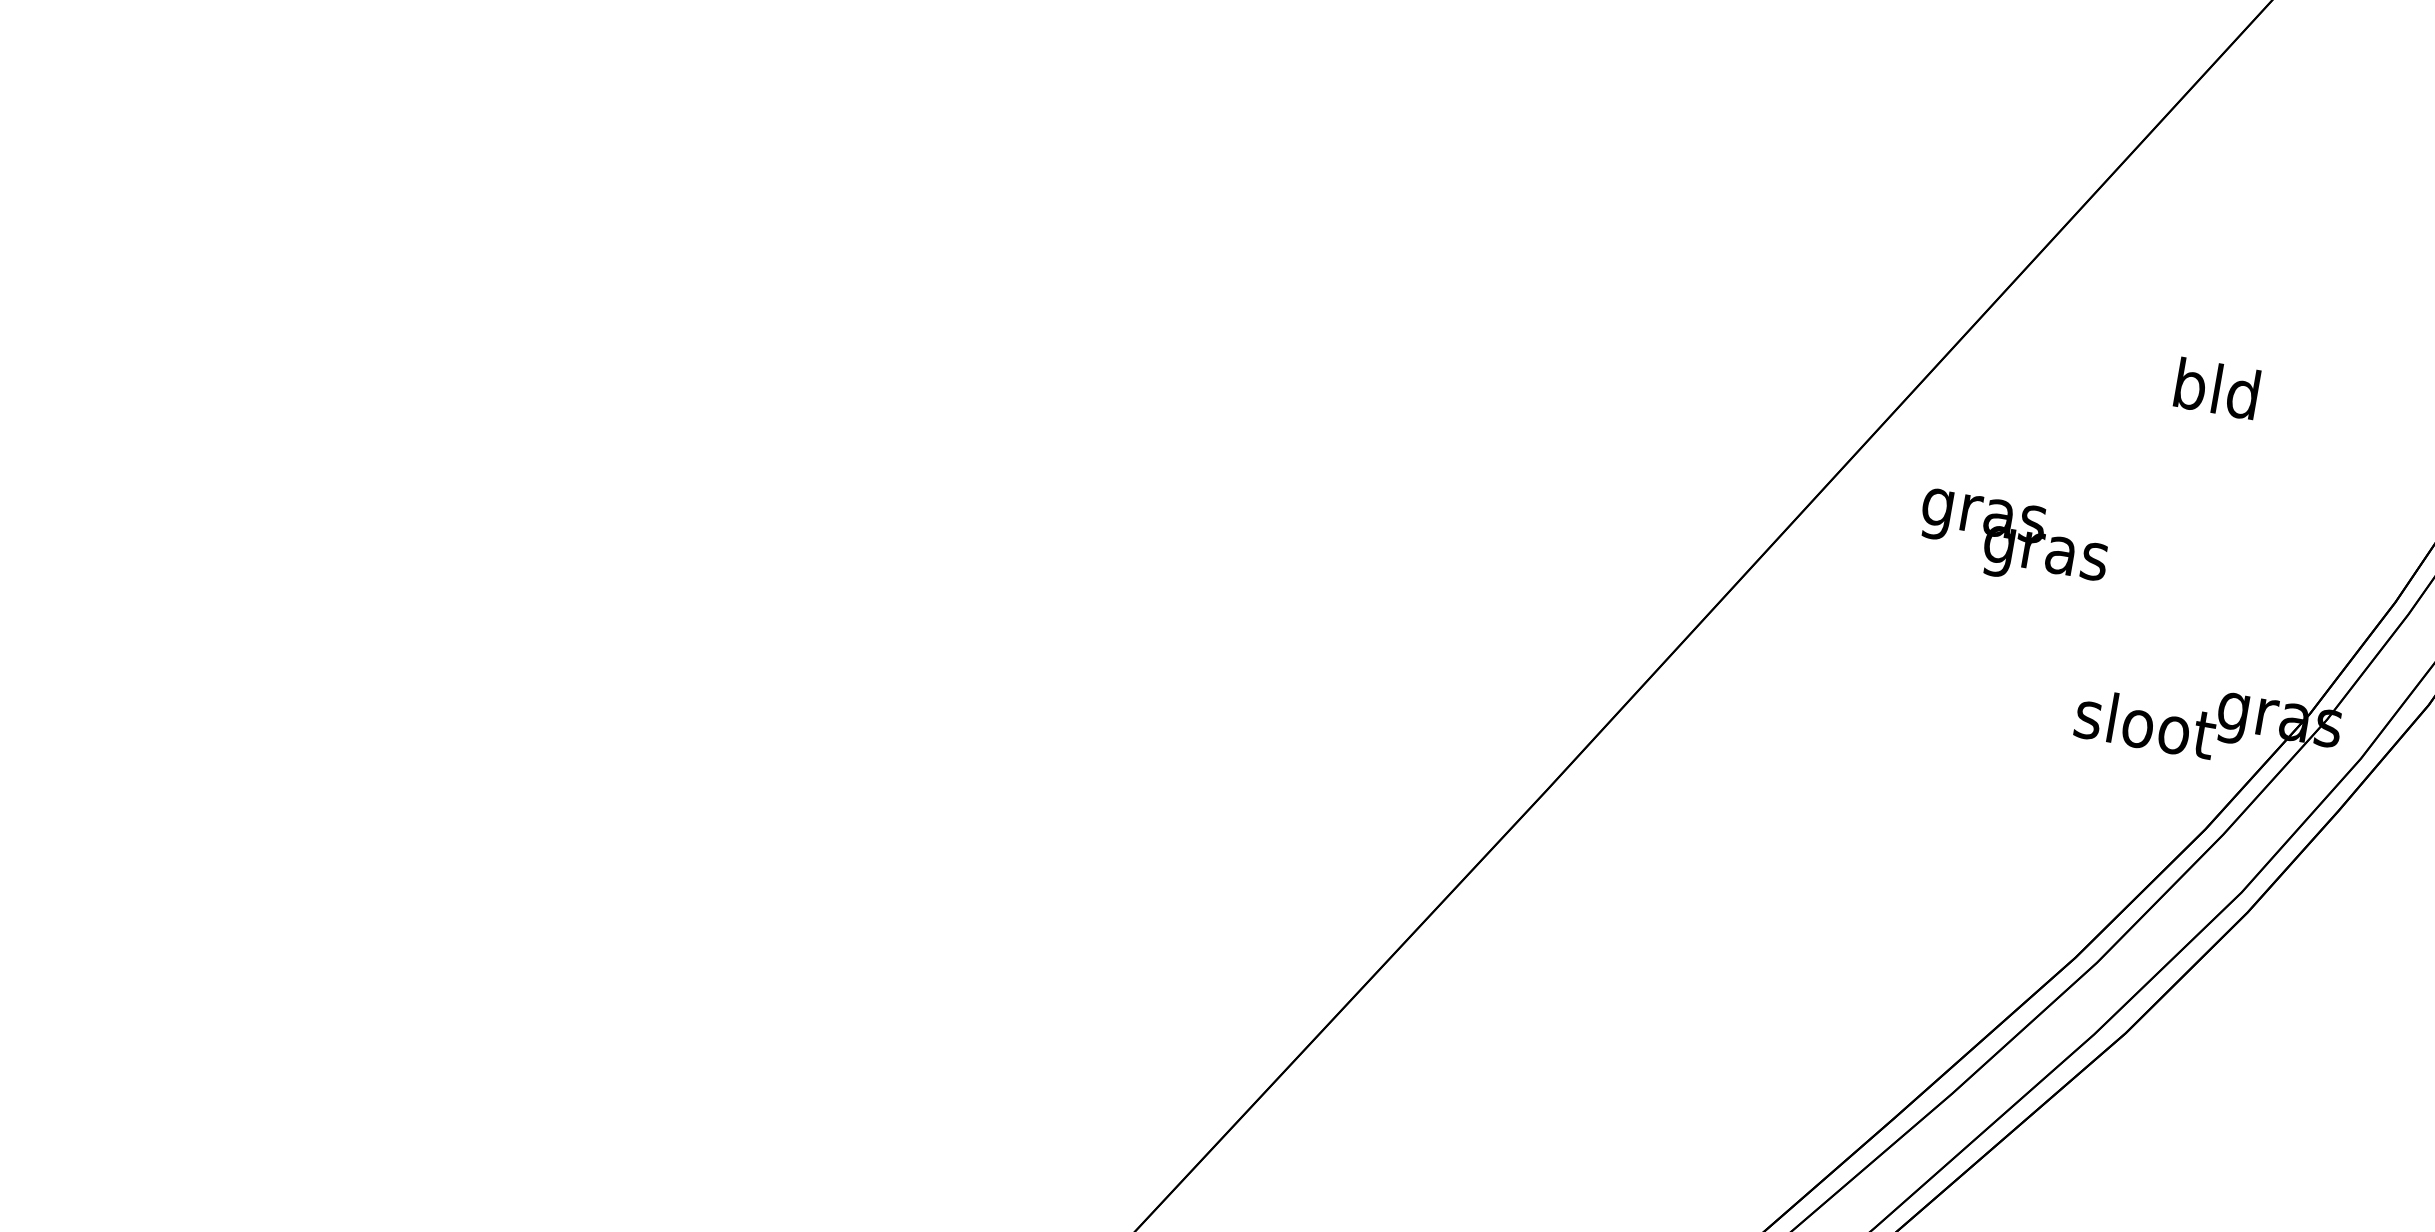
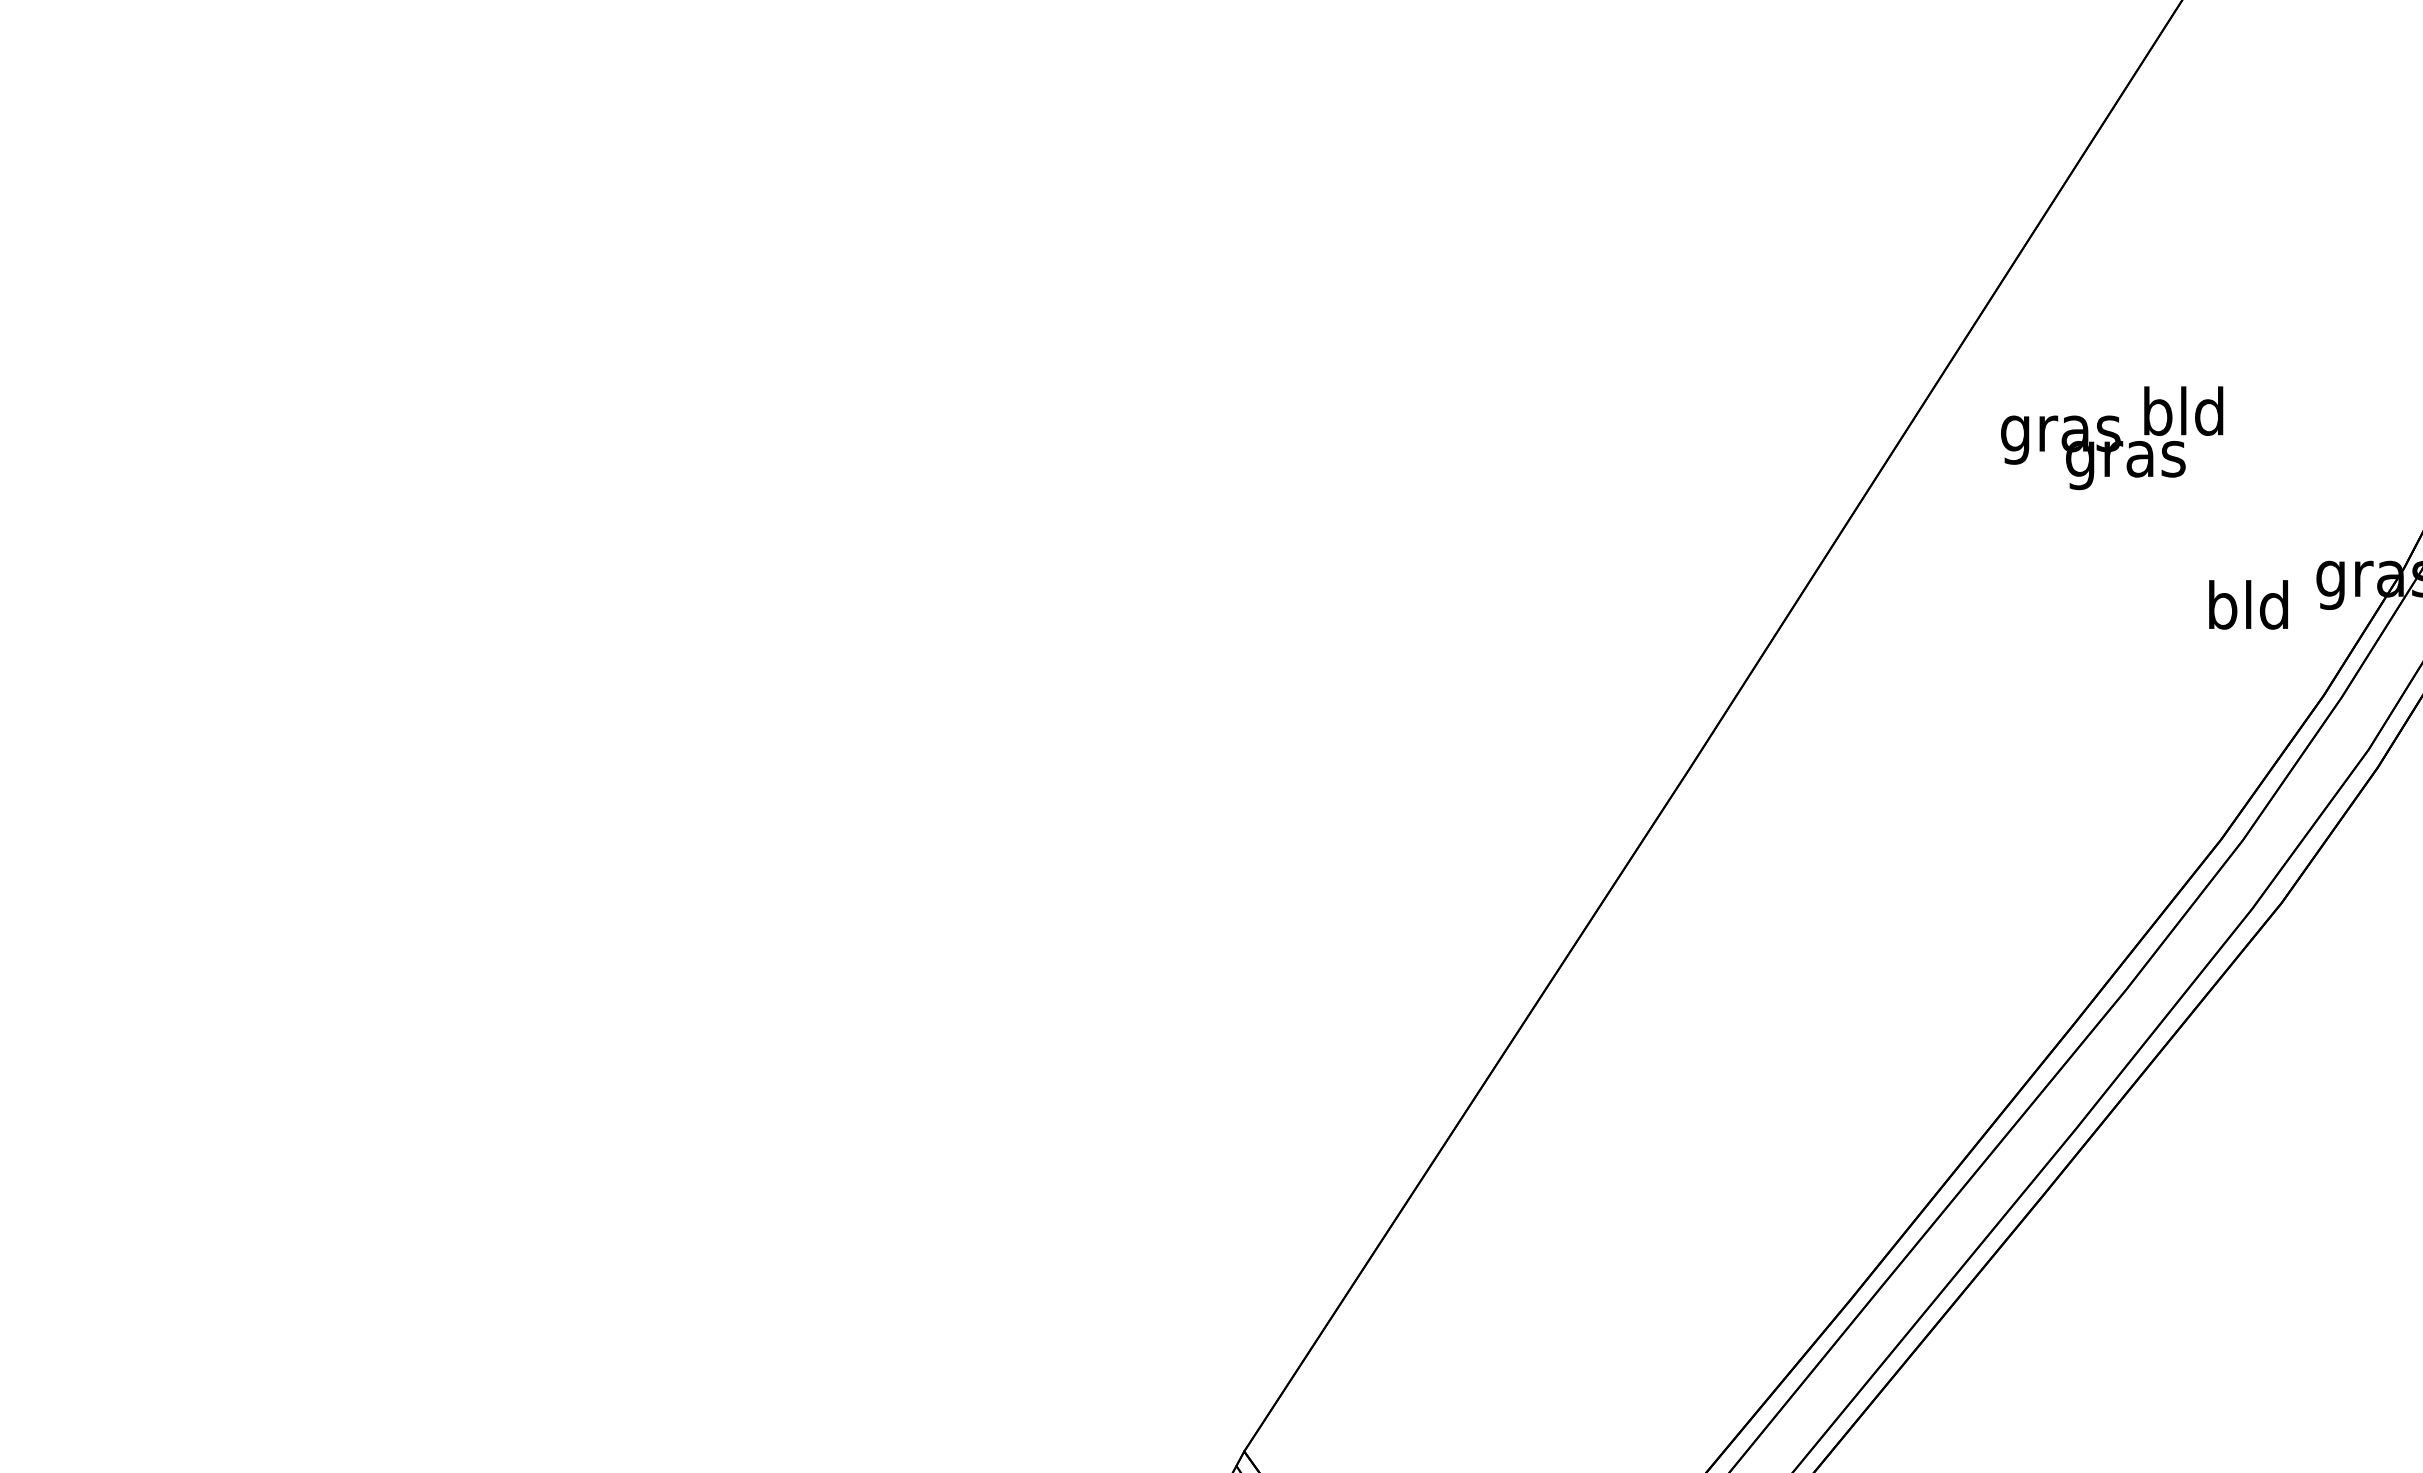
text: (2217, 388) -> (2183, 410), moved
text: (2145, 723) -> (2249, 604), sloot -> bld

